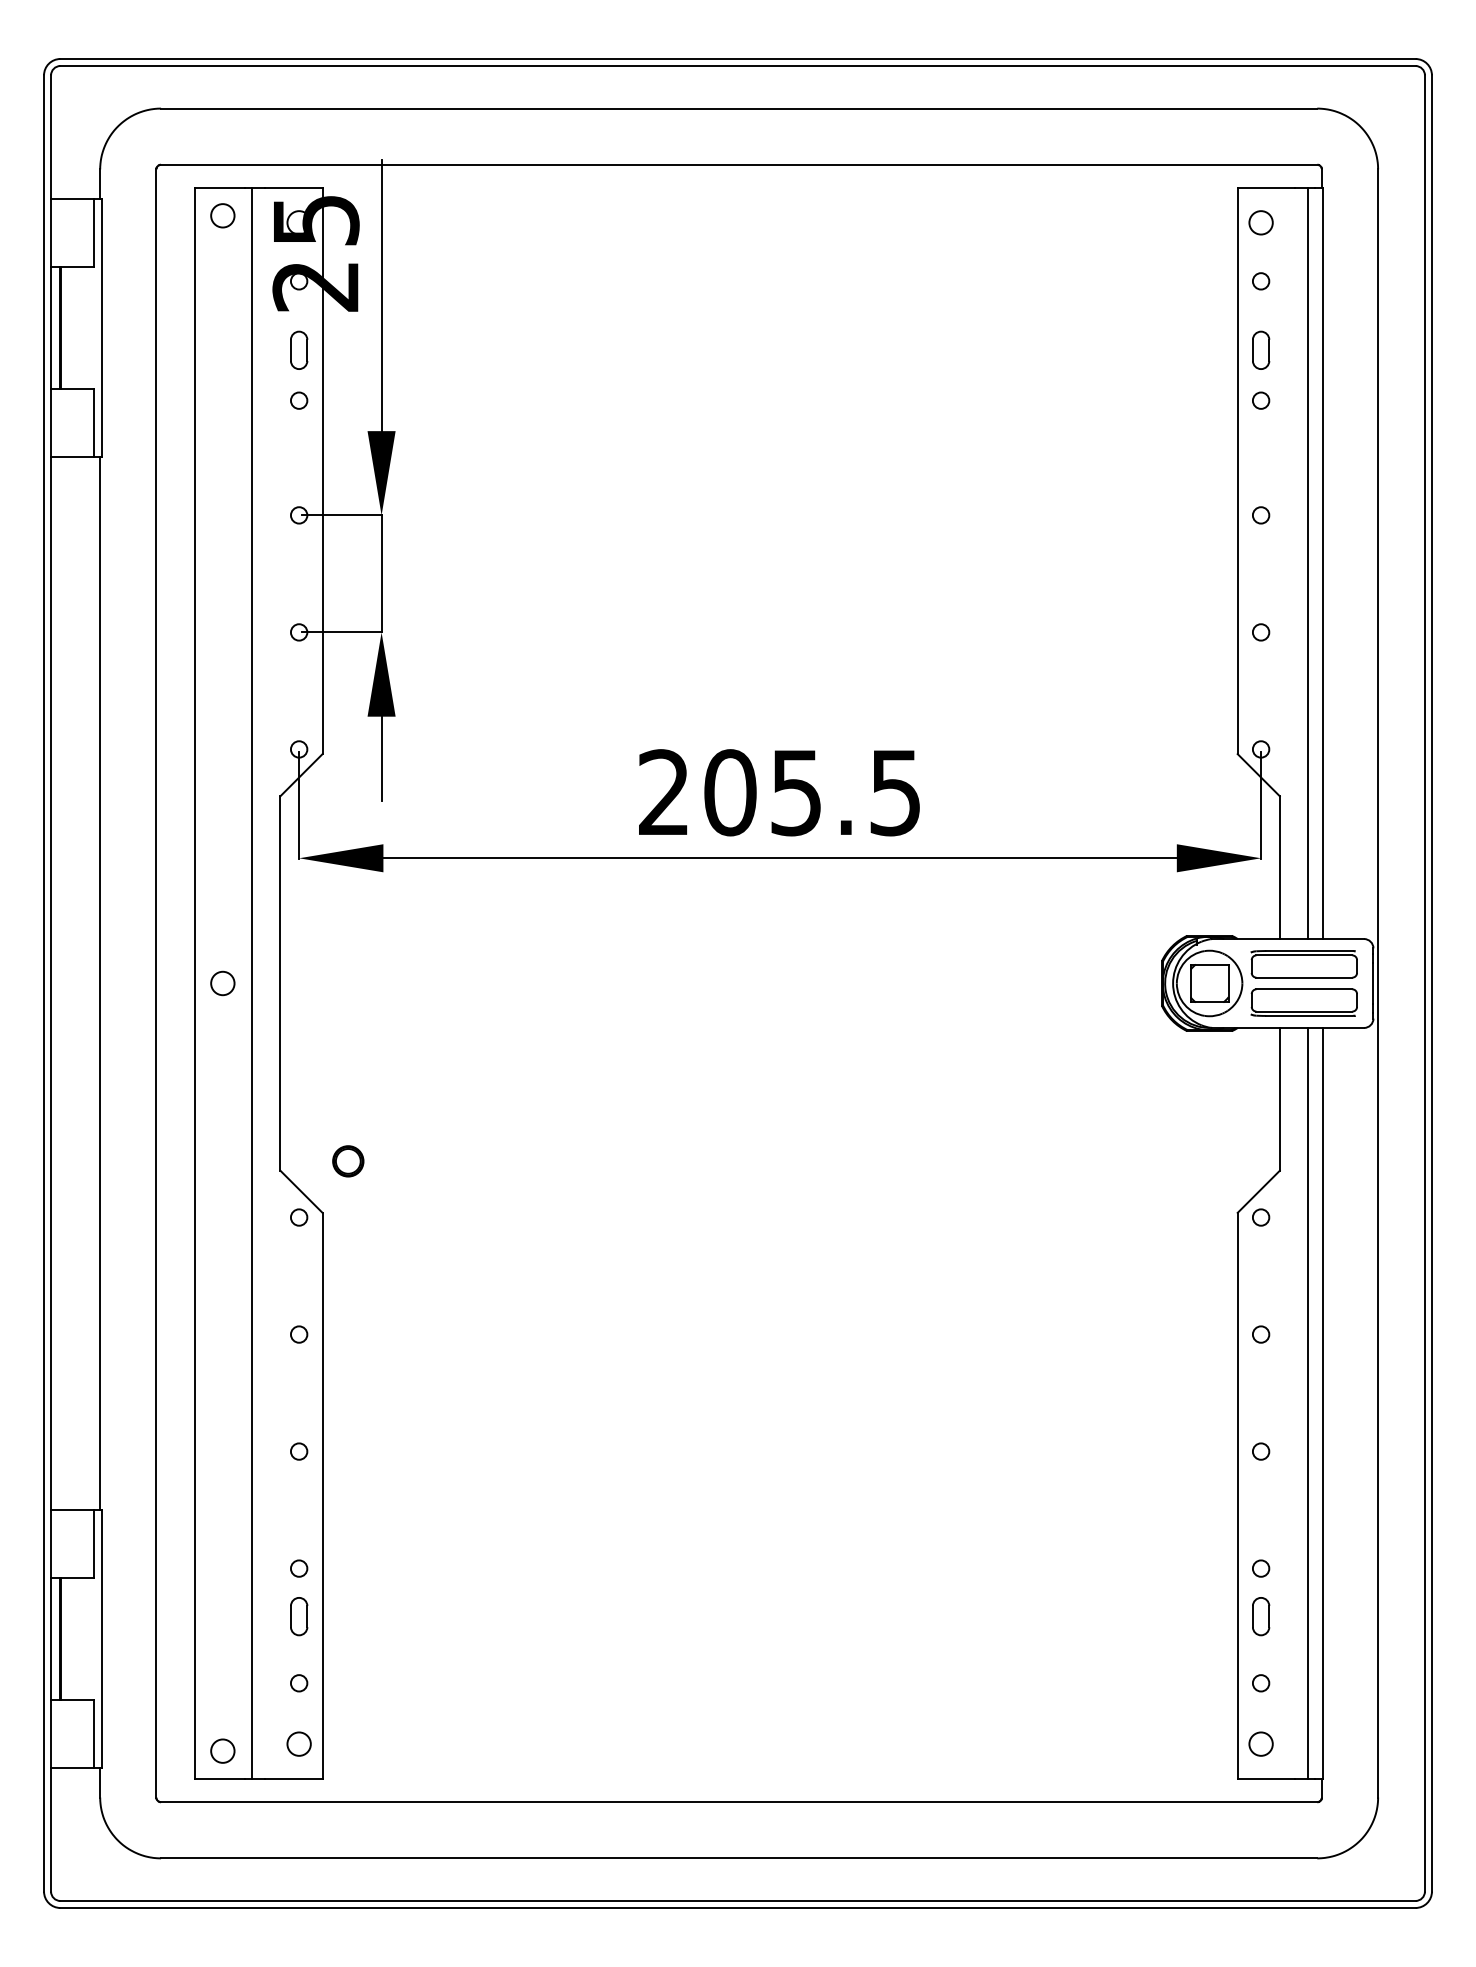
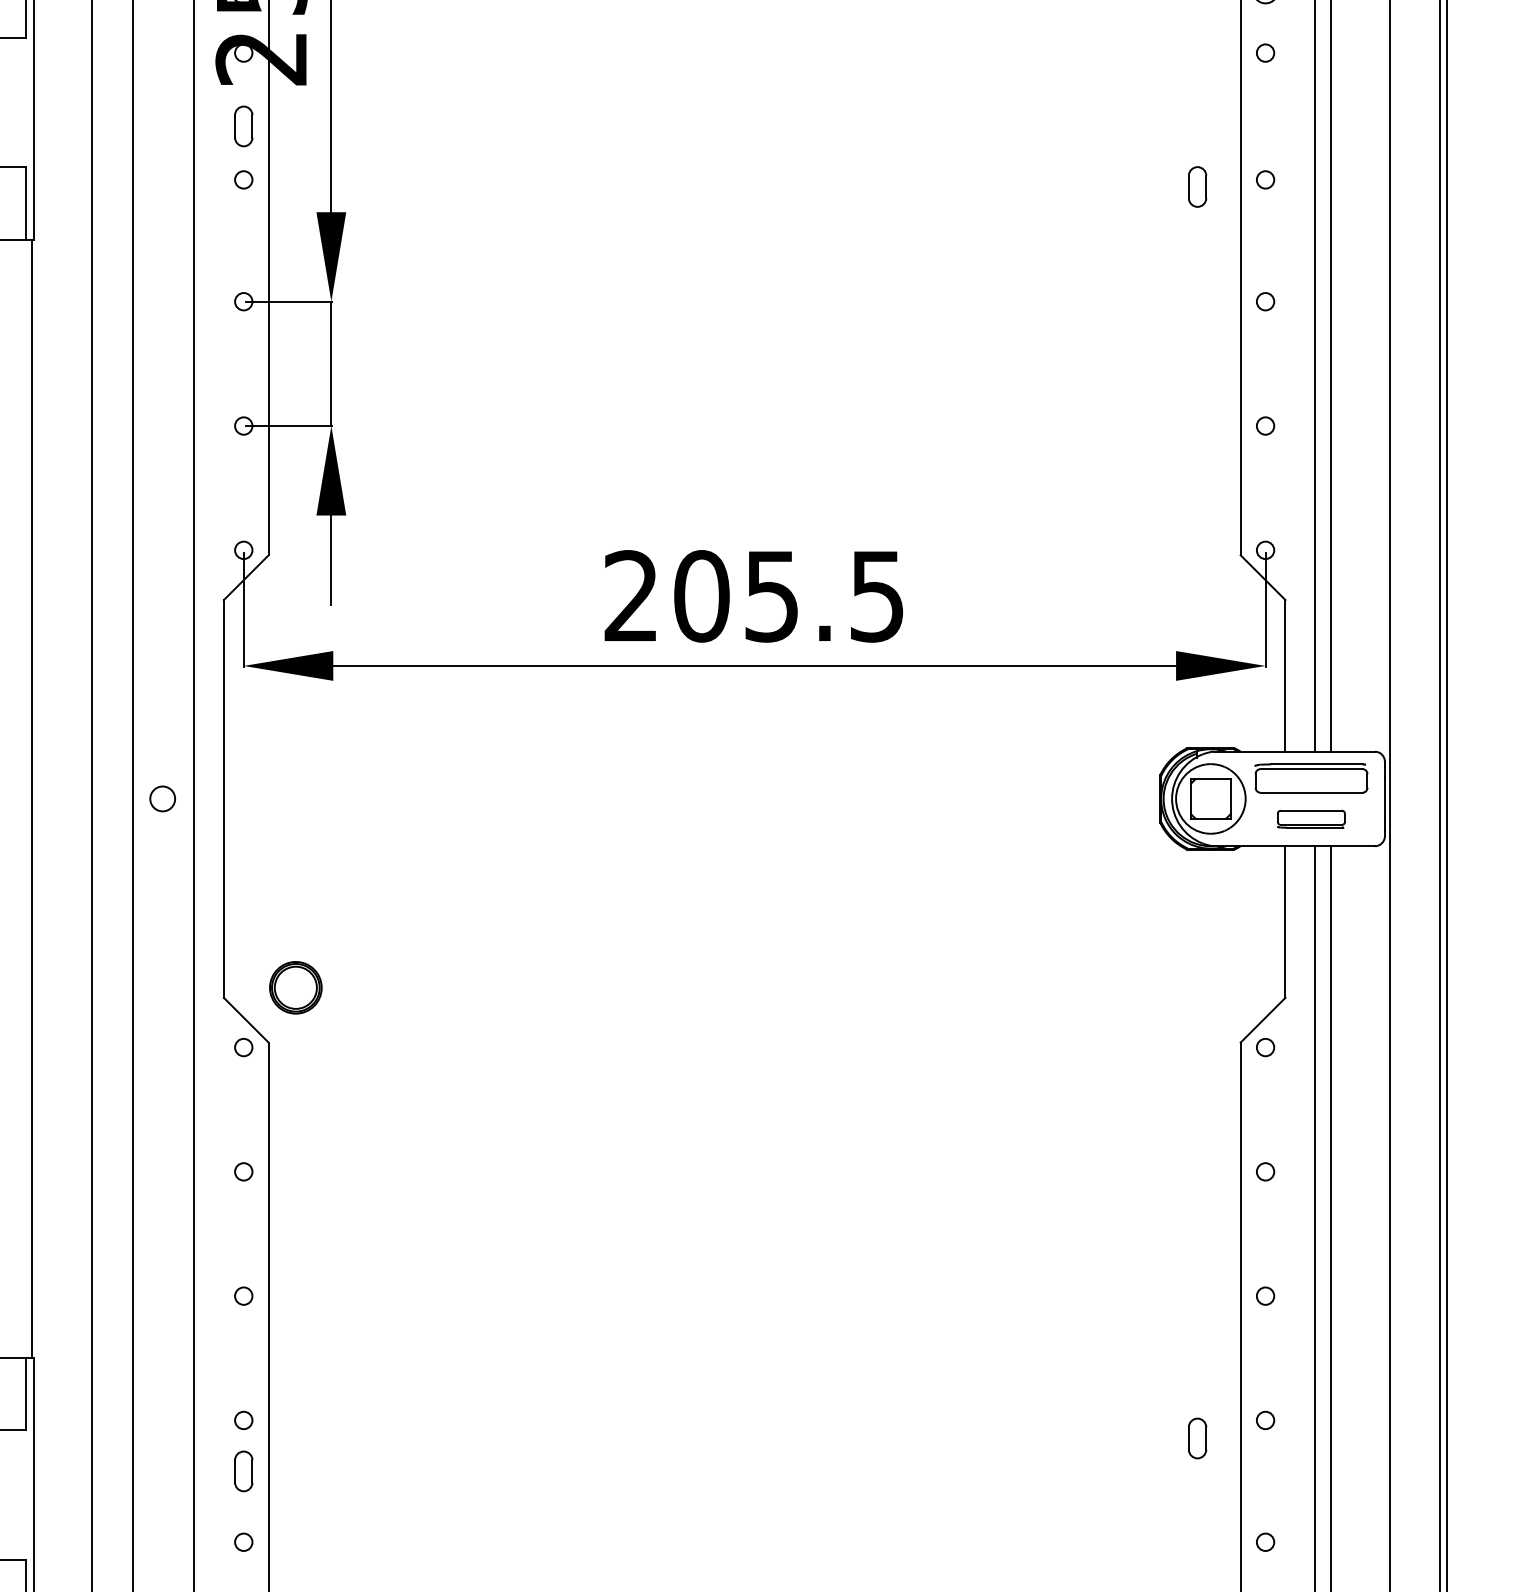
part: (1261, 349) -> (1197, 186), moved
part: (1303, 1002) -> (1310, 819), size x0.6
part: (348, 1161) -> (296, 988), size x1.6
part: (1261, 1616) -> (1197, 1438), moved

